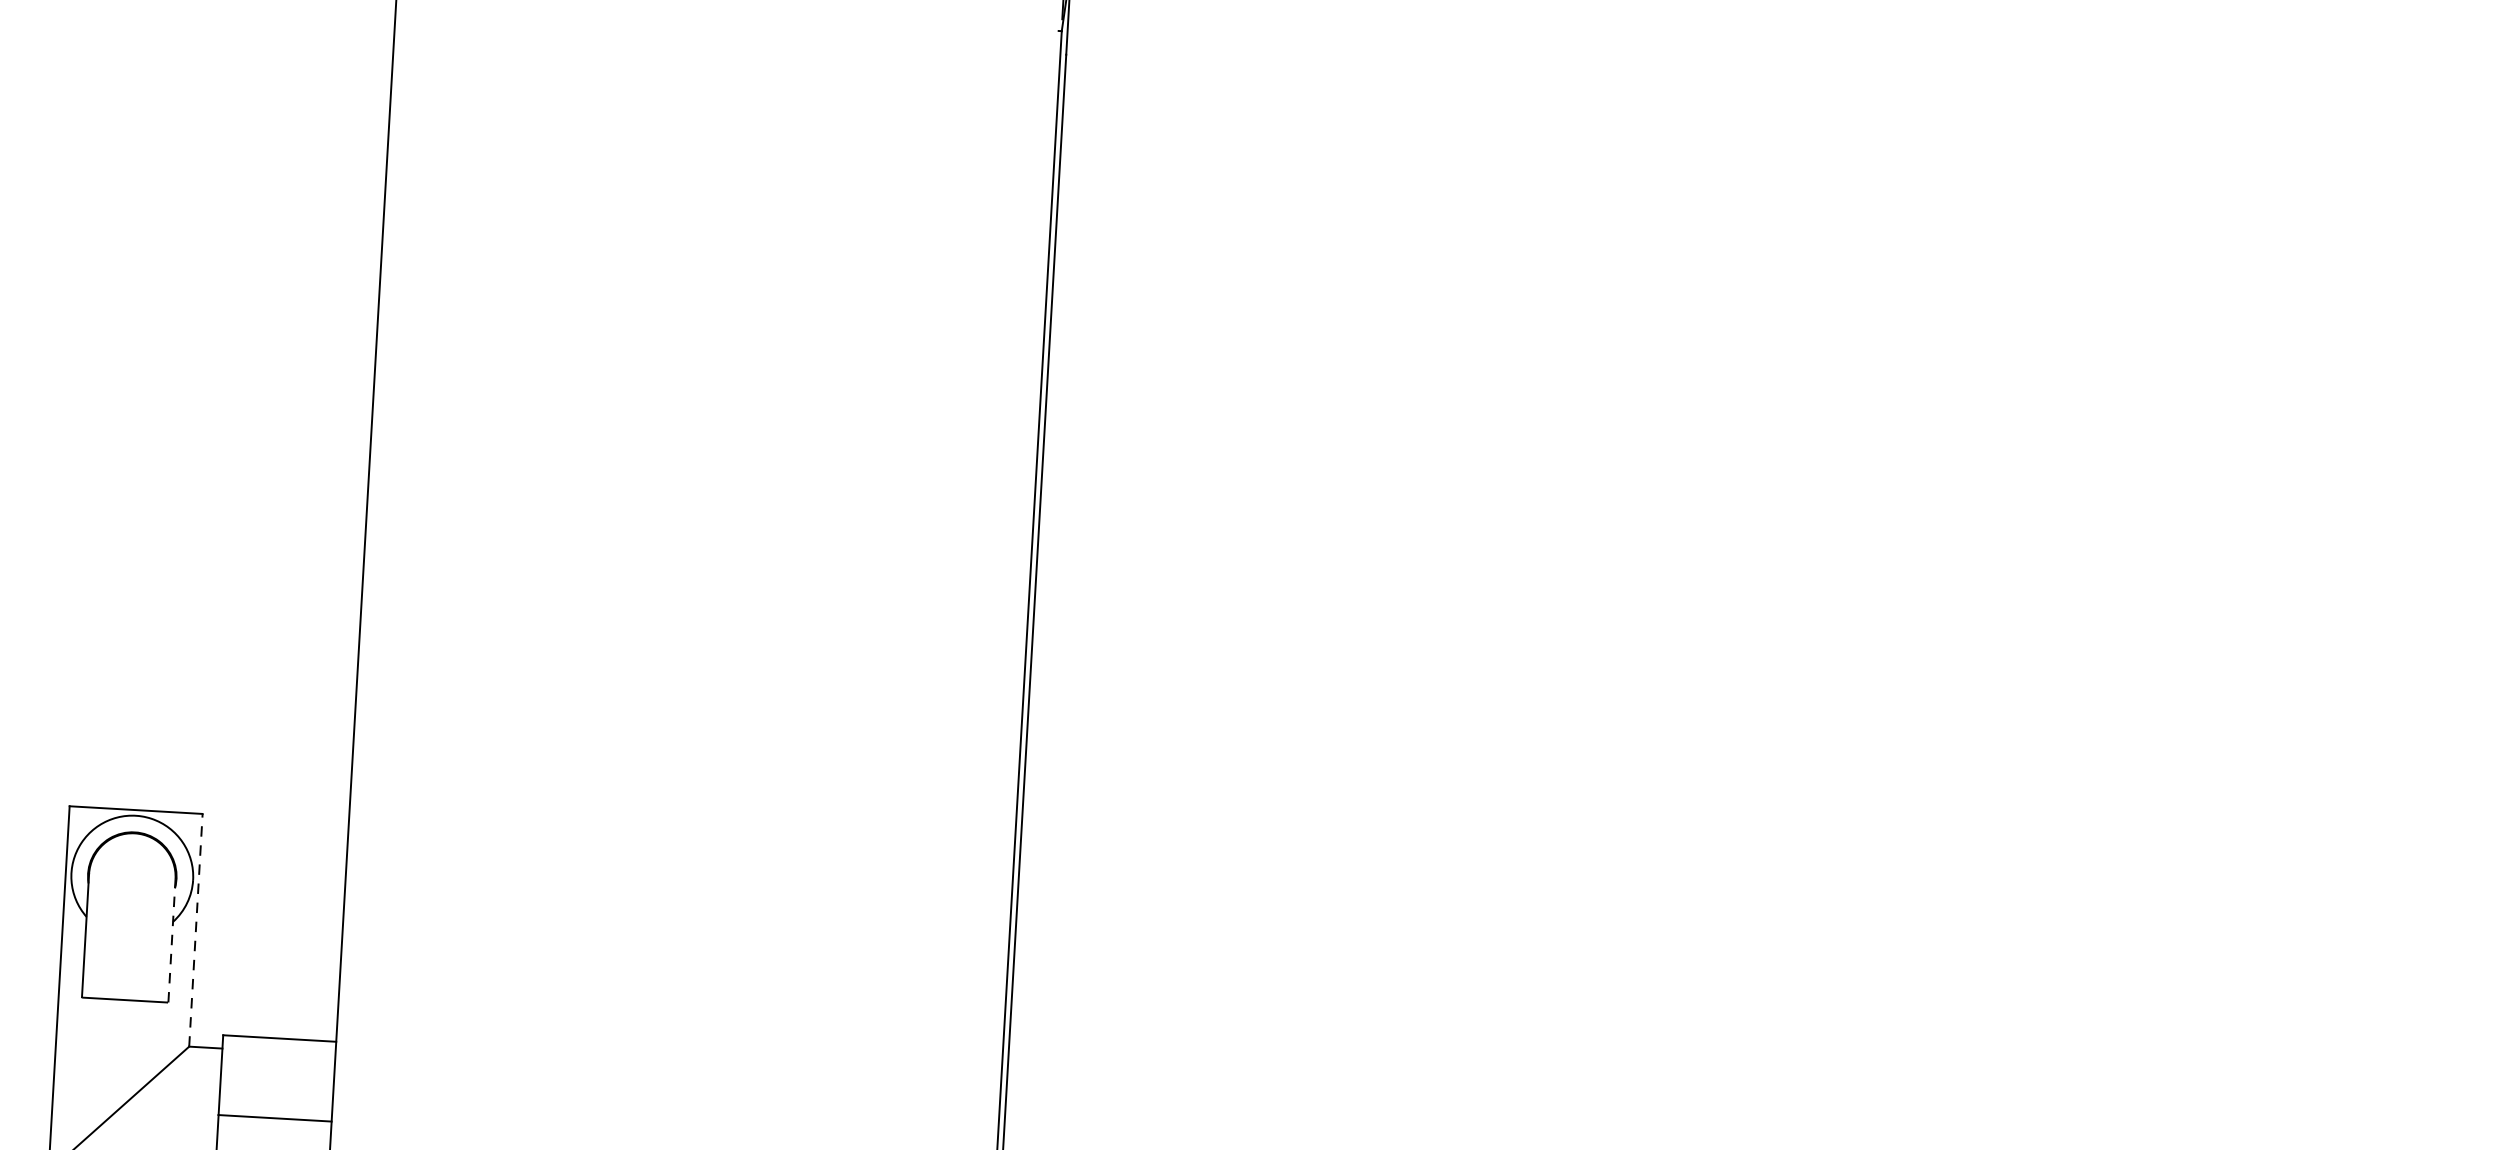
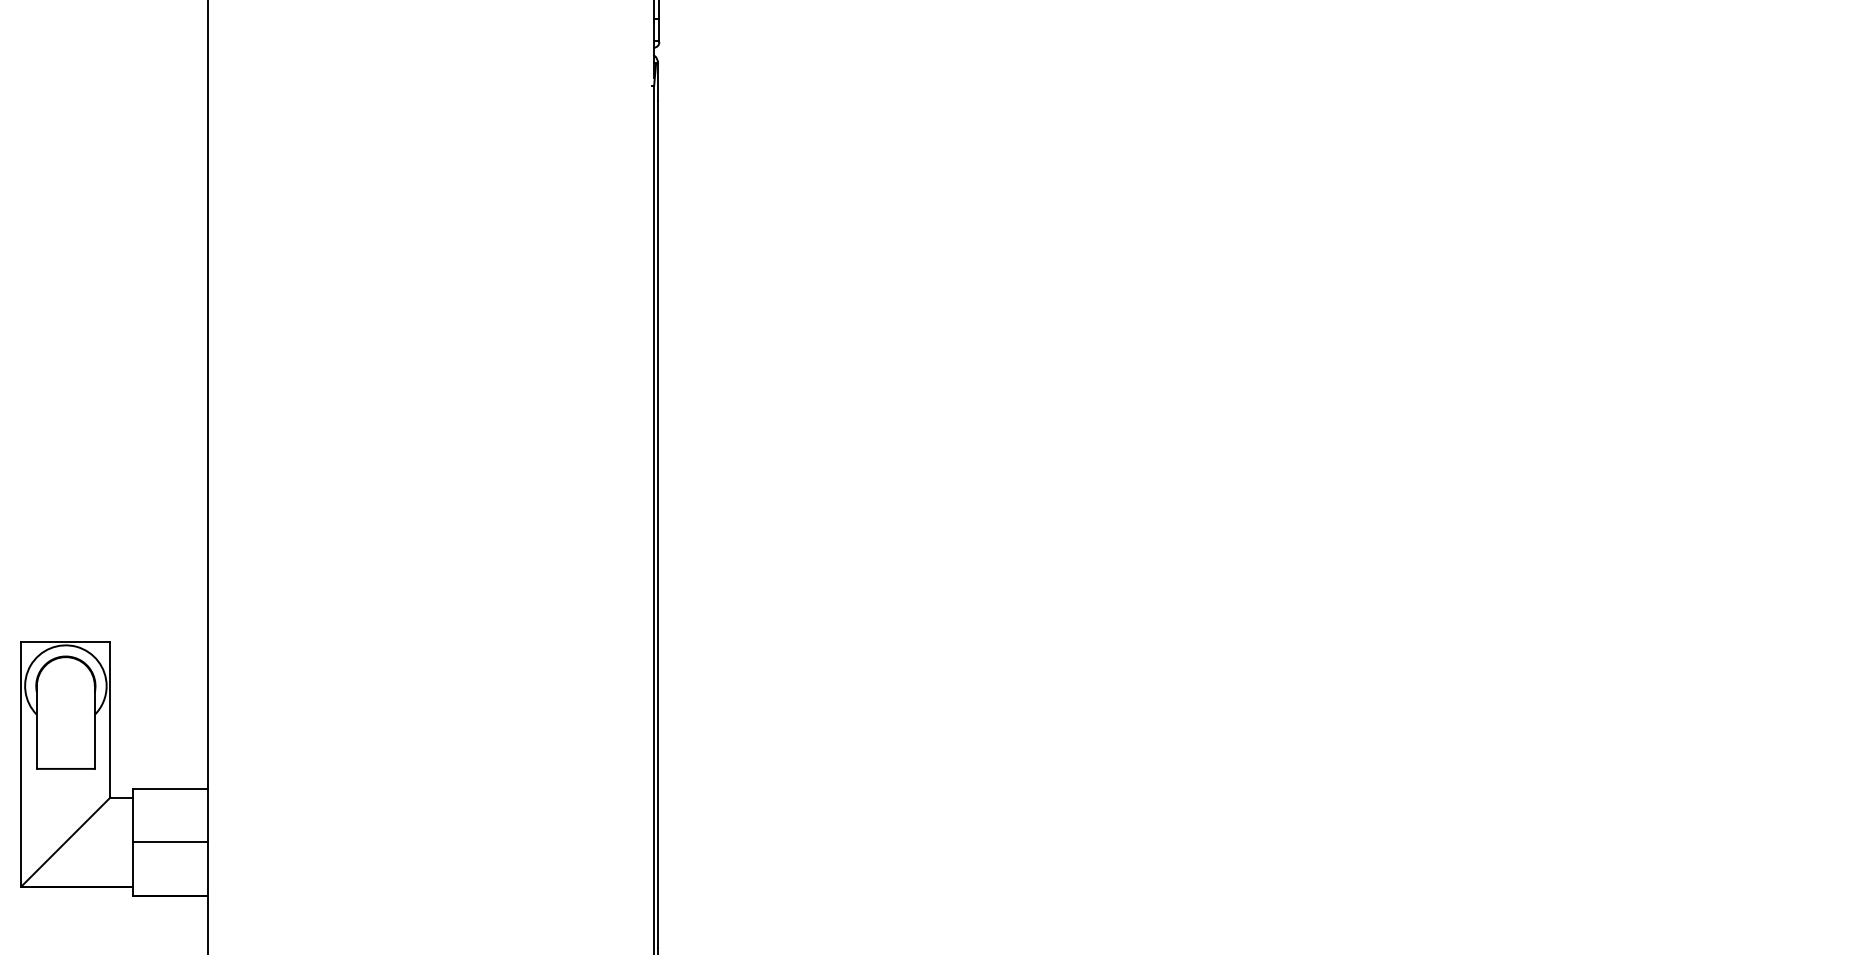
line: (196, 930) -> (110, 719), dashed -> solid
line: (171, 939) -> (94, 726), dashed -> solid

